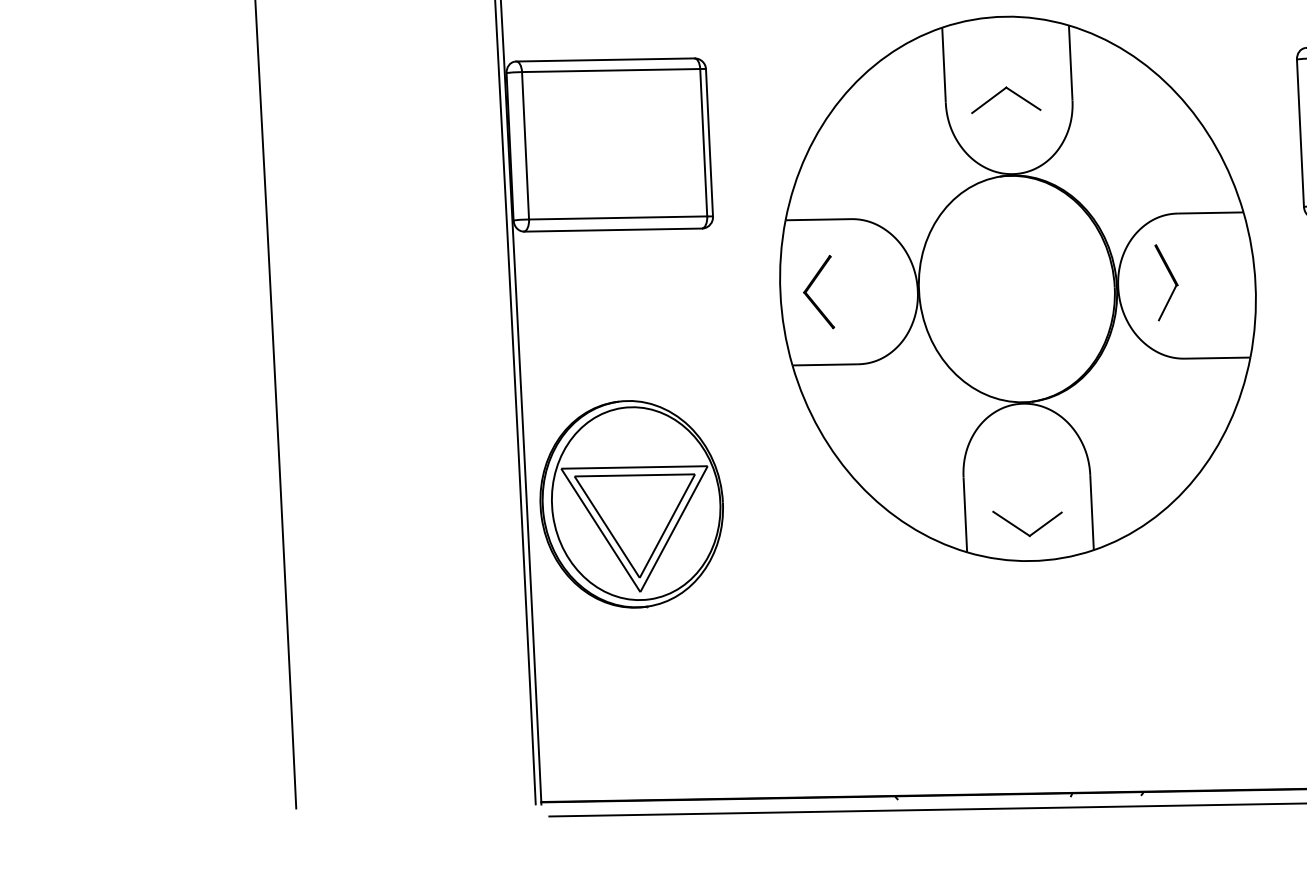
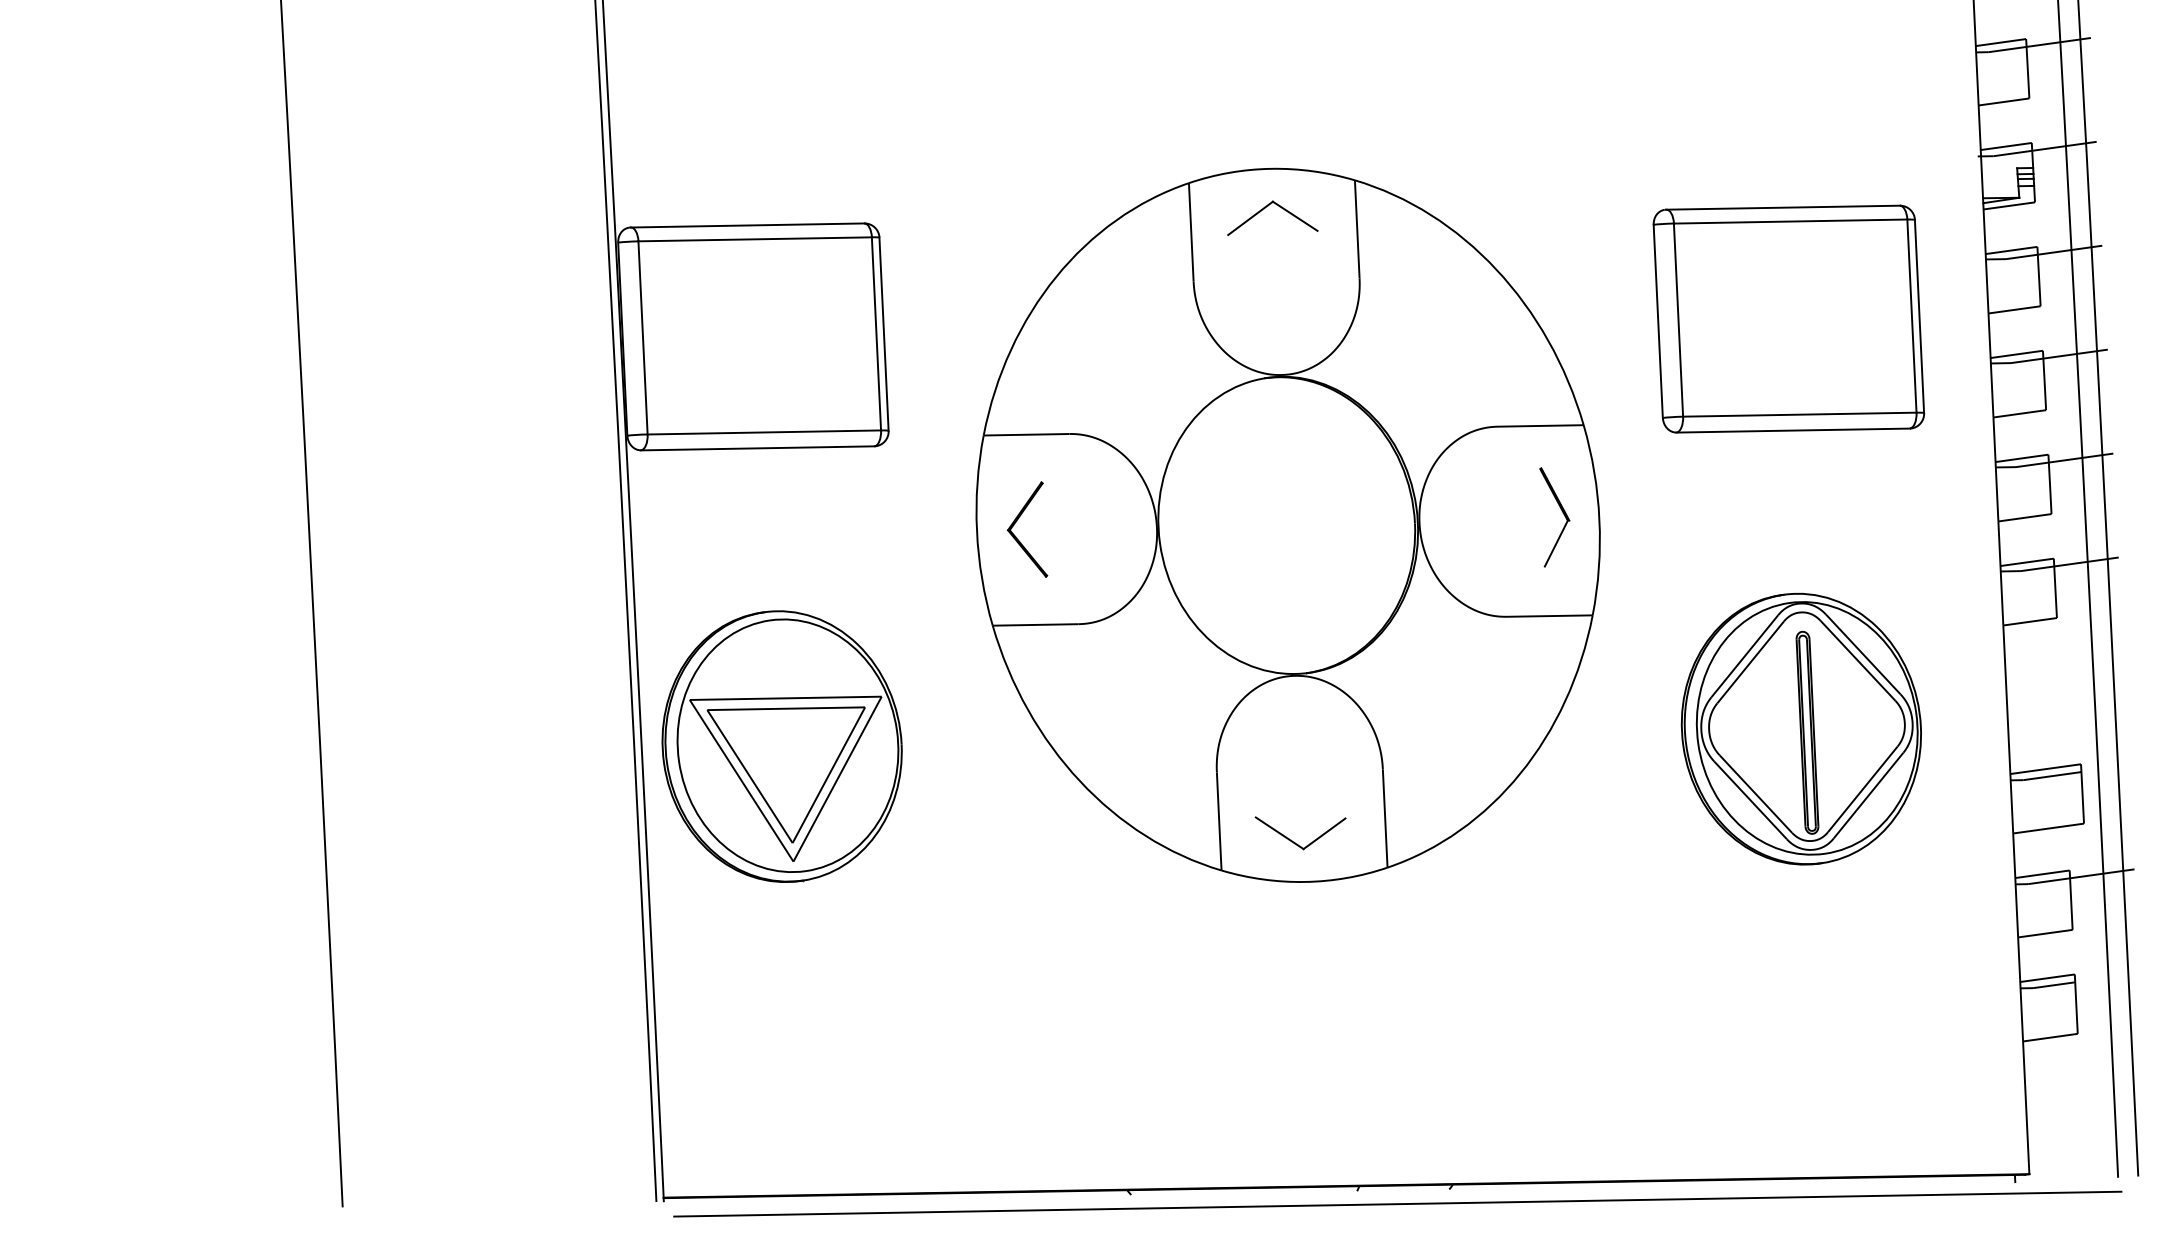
part: (999, 93) -> (1264, 209), moved
part: (1171, 278) -> (1561, 511), moved
part: (631, 504) -> (781, 746), moved

